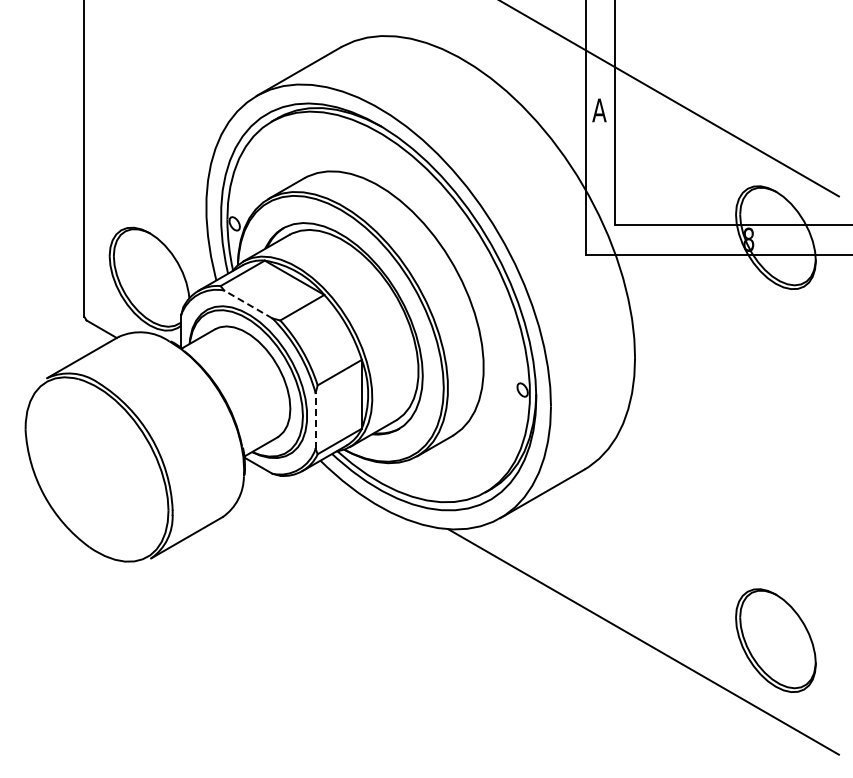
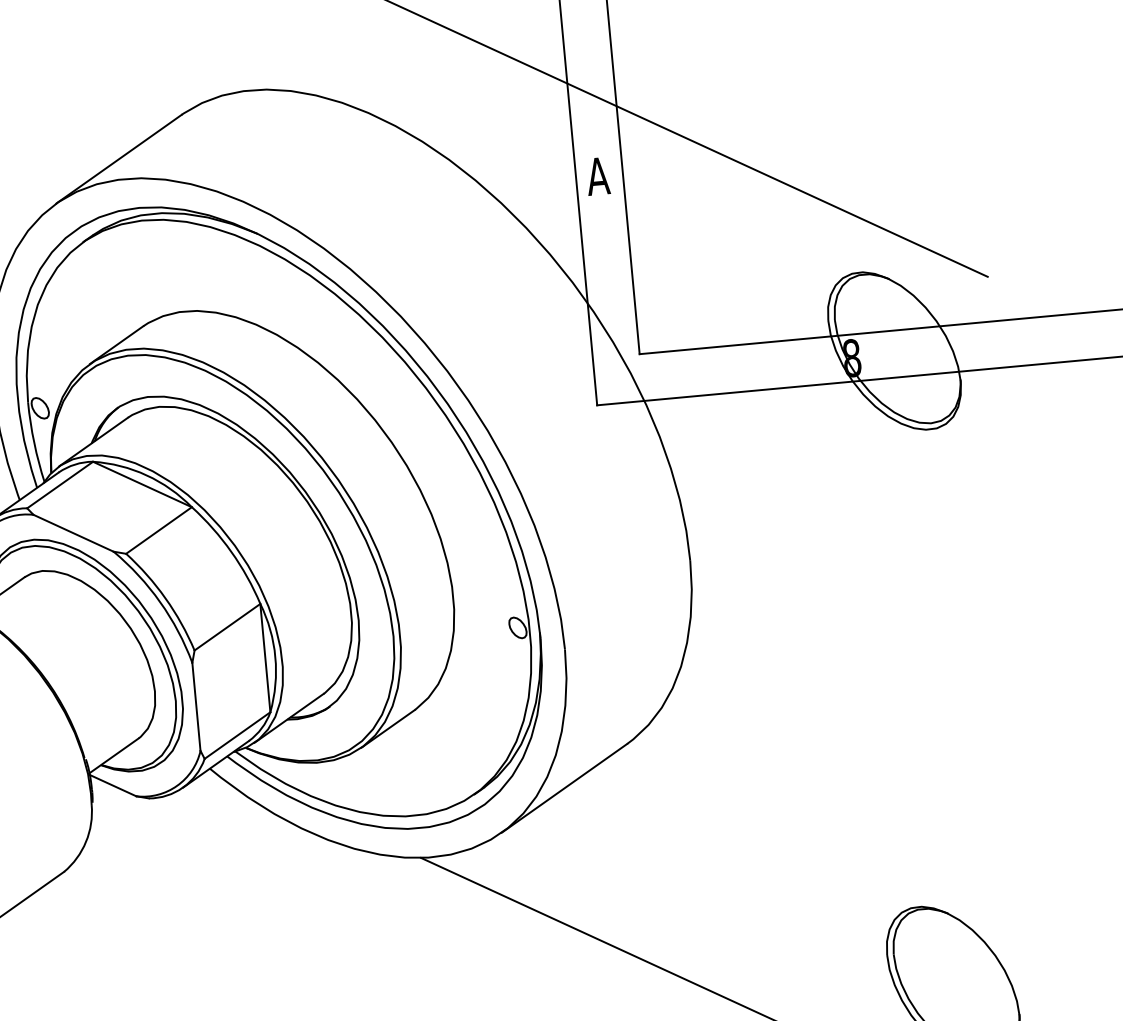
line: (248, 304) -> (73, 533), dashed -> solid
line: (315, 420) -> (196, 706), dashed -> solid

